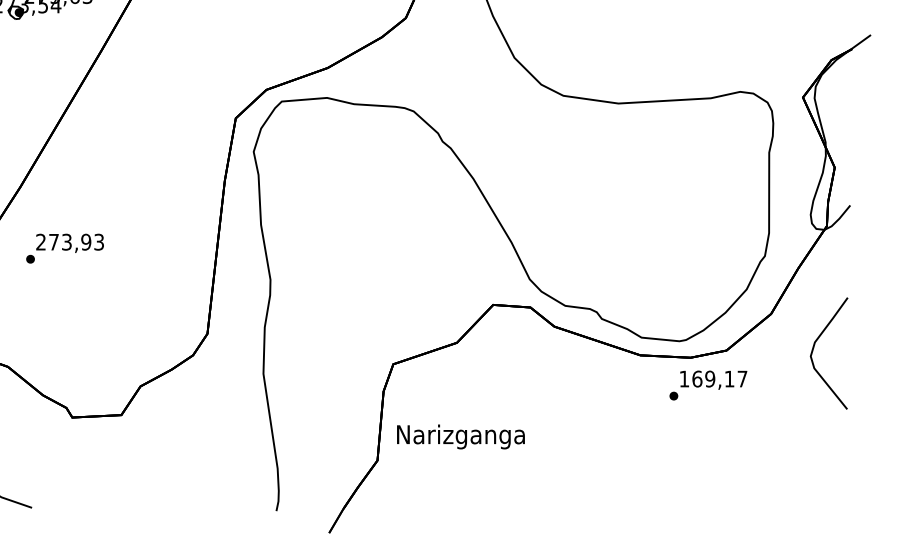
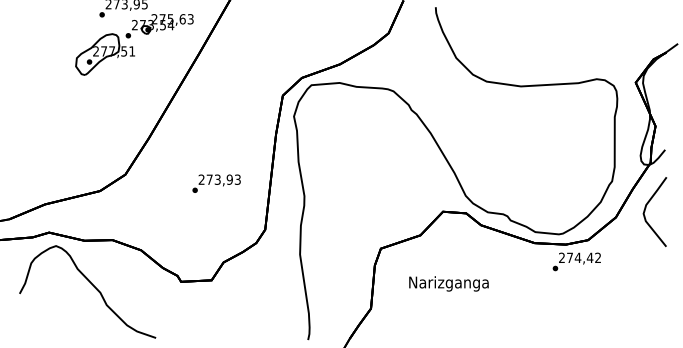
text: (64, 248) -> (216, 183), moved
curve: (815, 347) -> (646, 208), moved
text: (712, 378) -> (579, 257), 169,17 -> 274,42
text: (460, 436) -> (448, 283), moved

